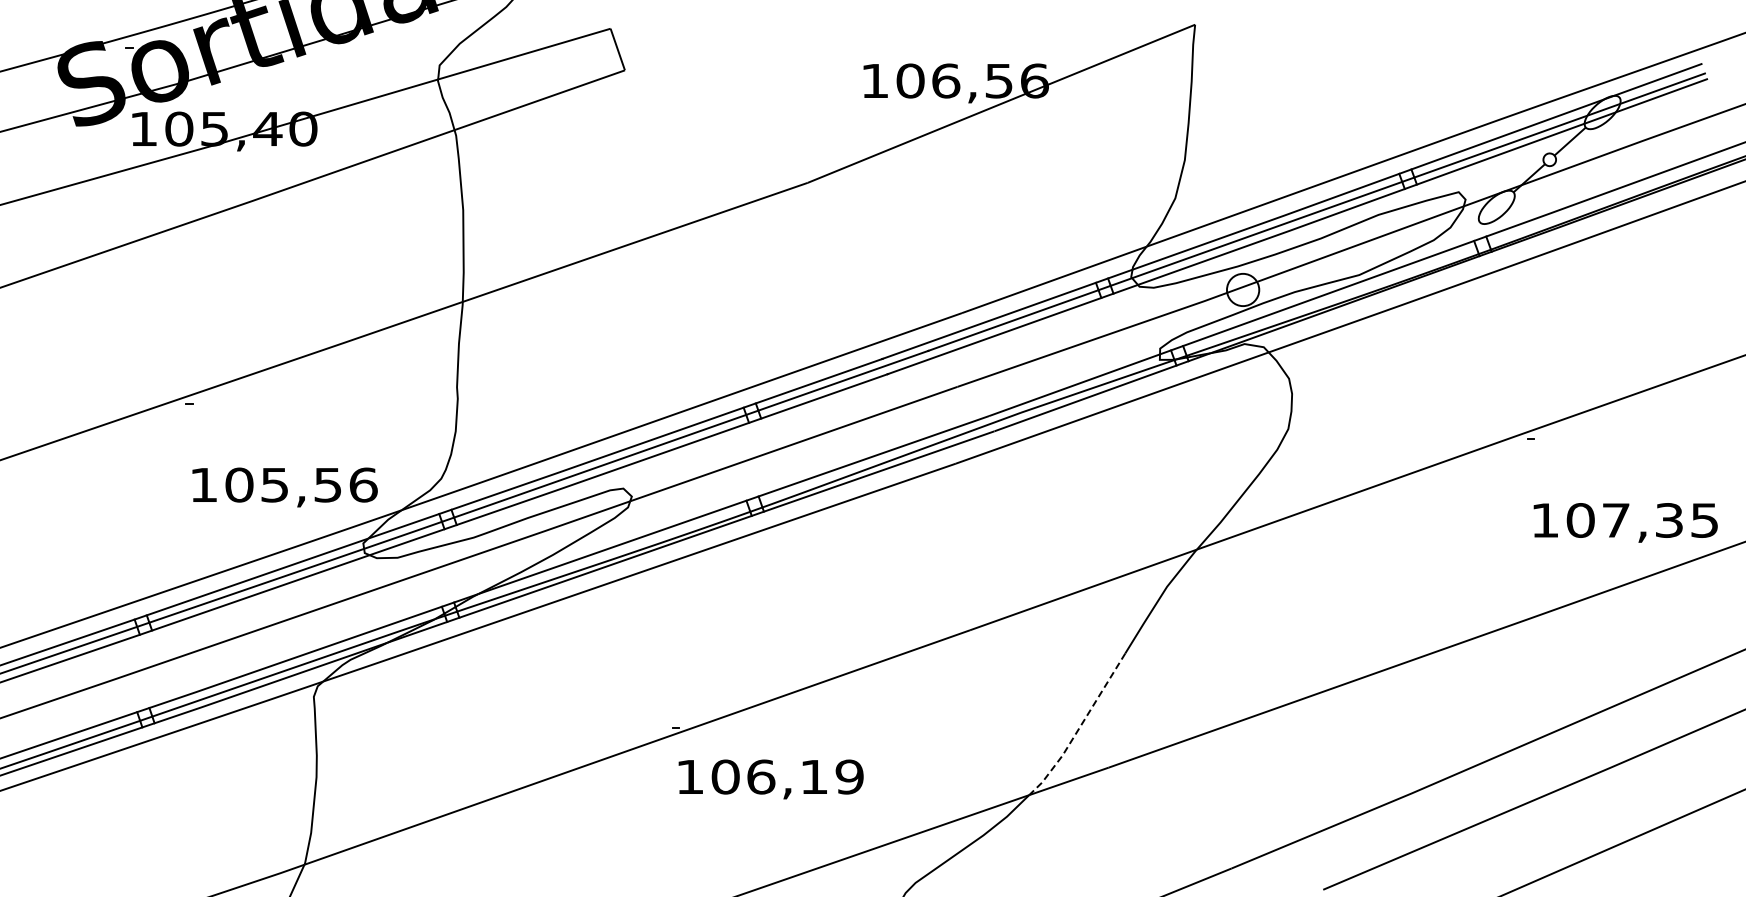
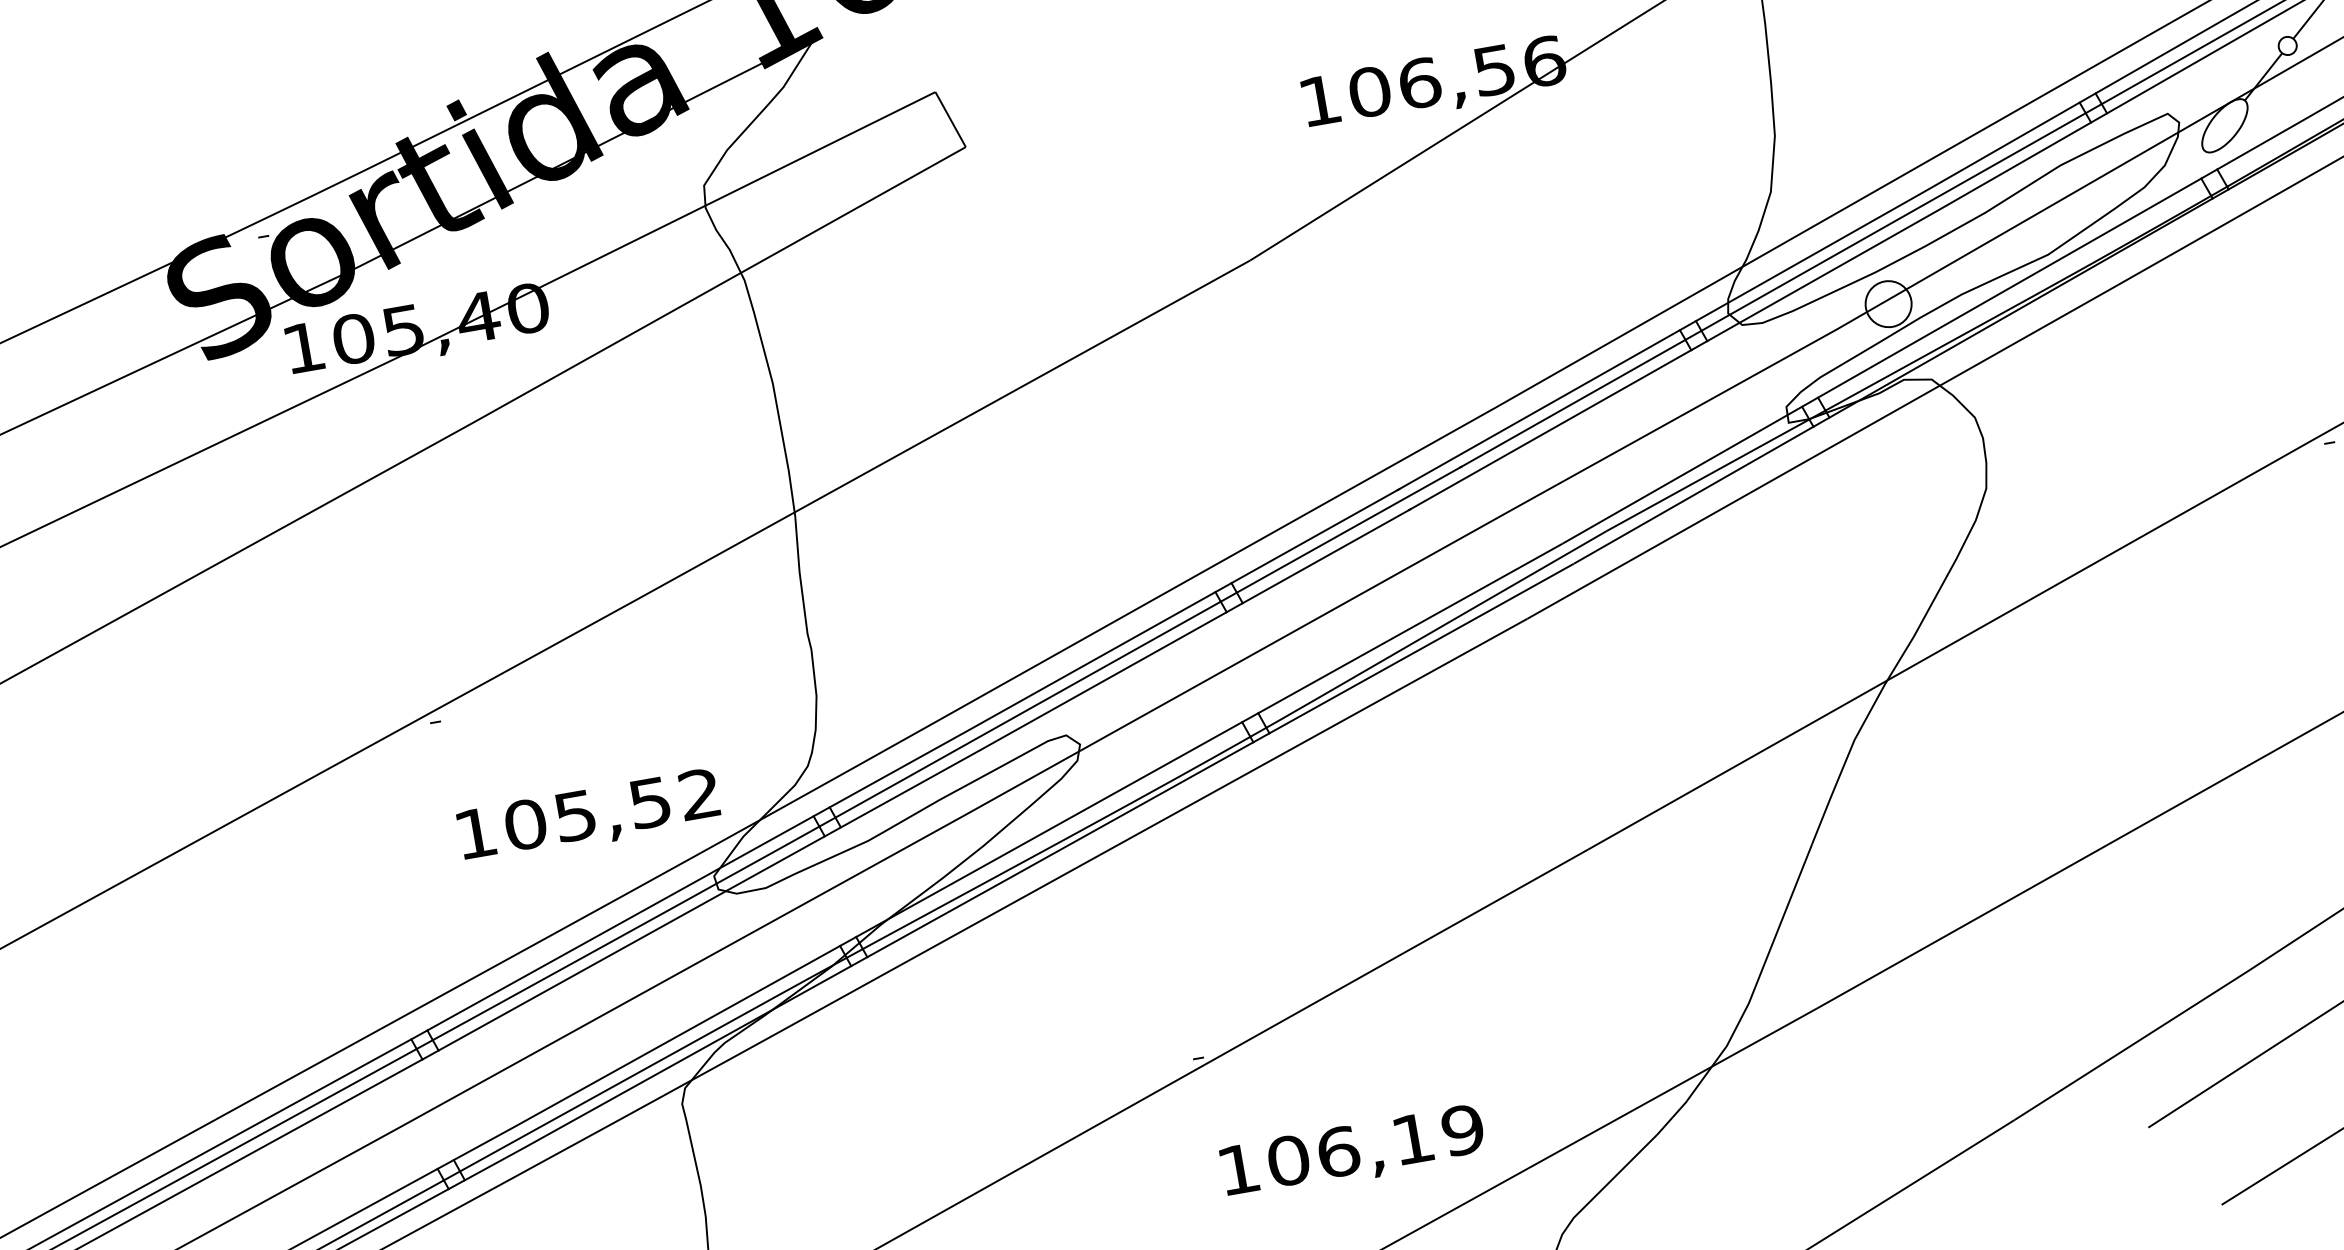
text: (363, 484) -> (699, 793), 105,56 -> 105,52
line: (1079, 727) -> (1765, 959), dashed -> solid
text: (770, 779) -> (1352, 1153), moved

